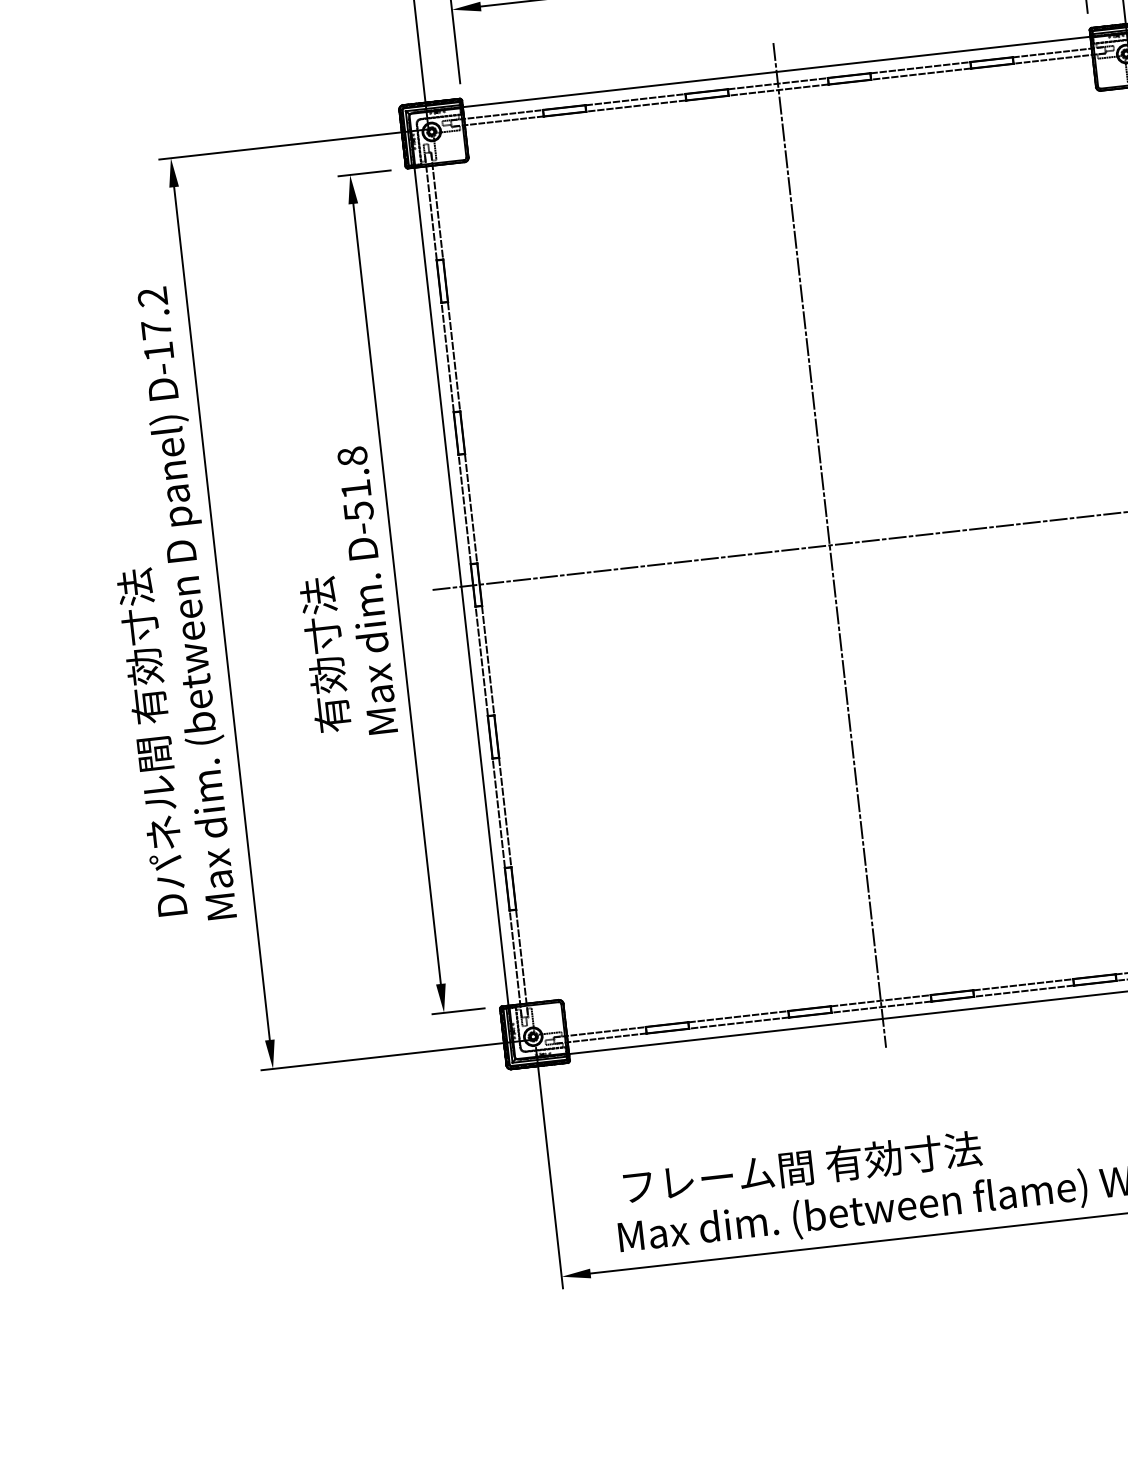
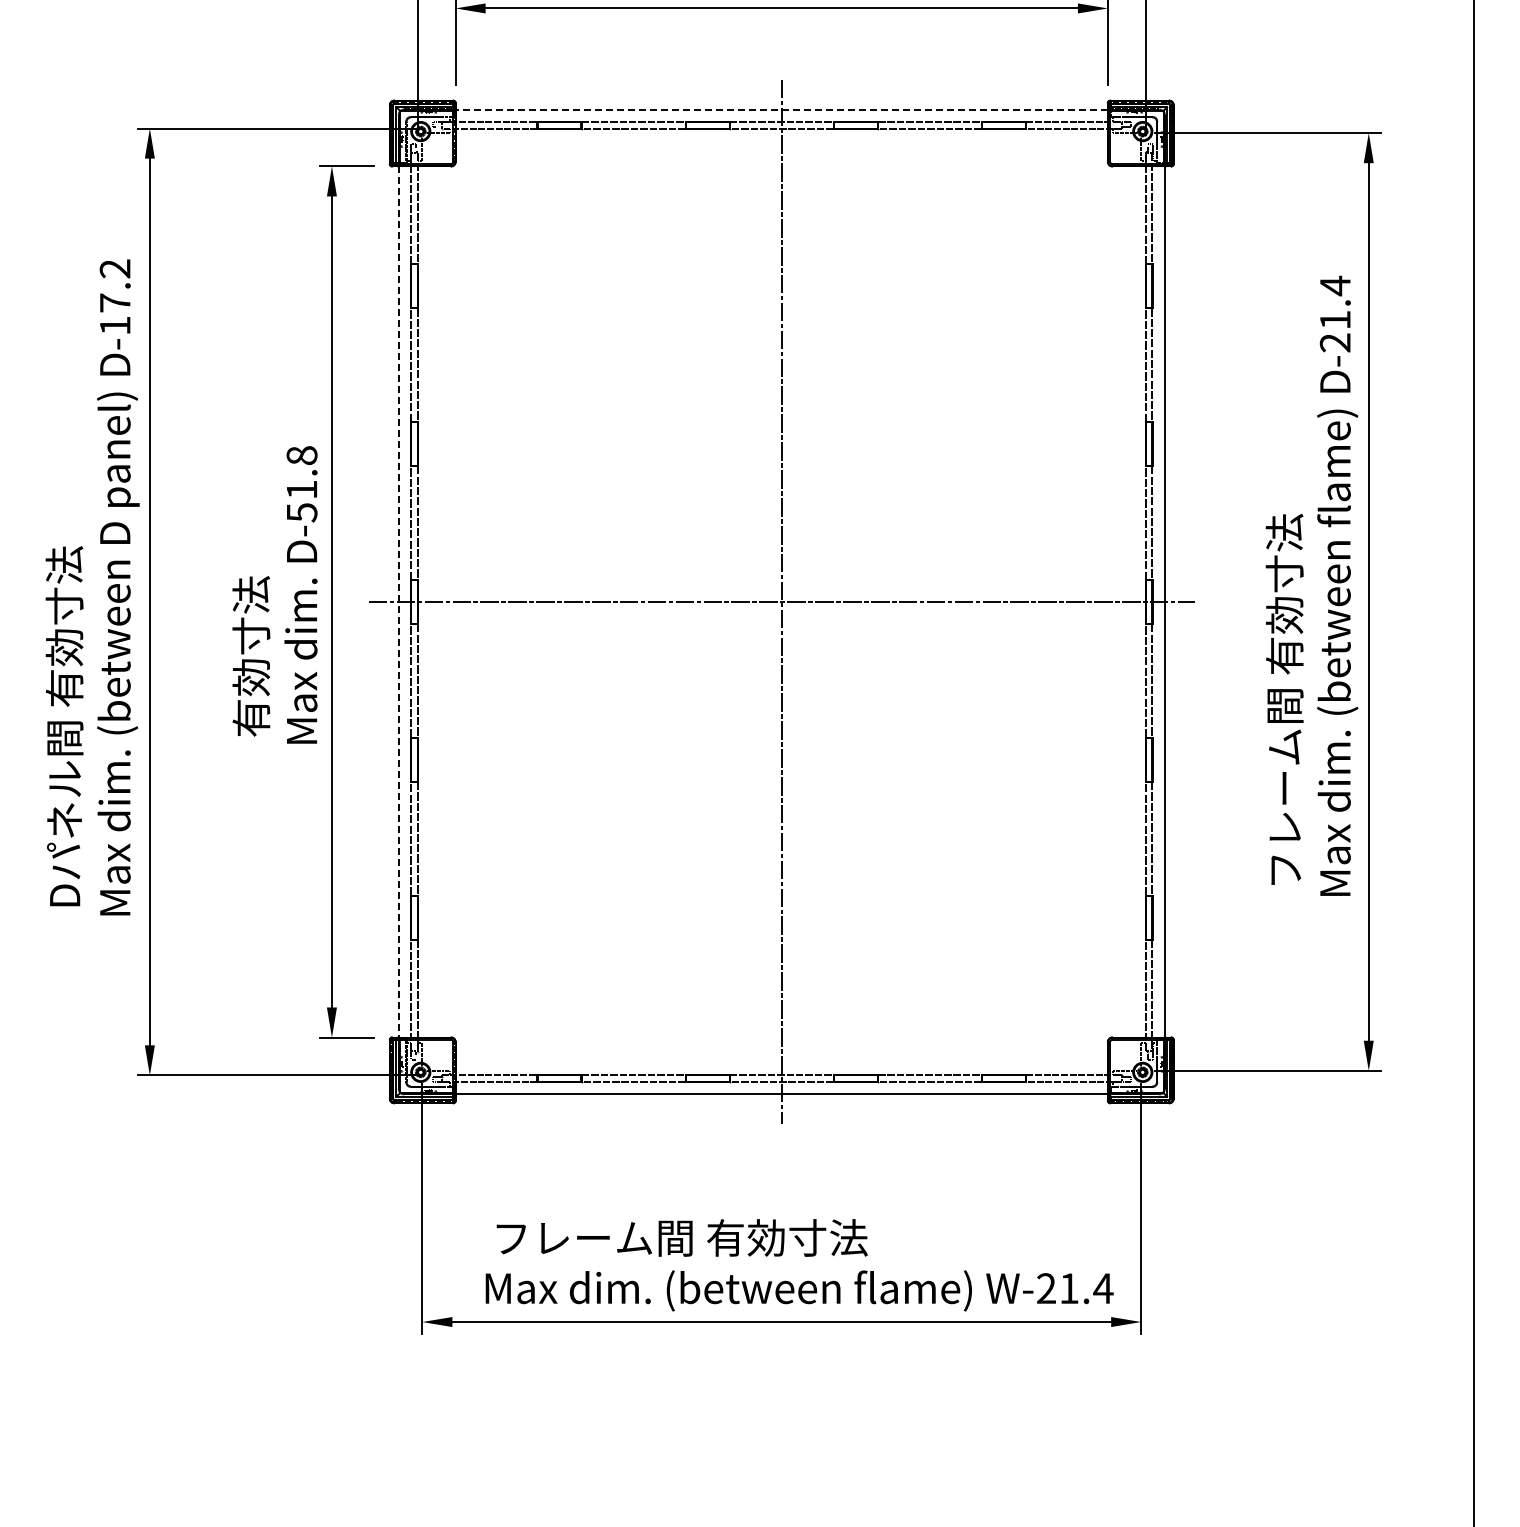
line: (776, 71) -> (781, 109), solid -> dashed
line: (461, 586) -> (398, 601), solid -> dashed

